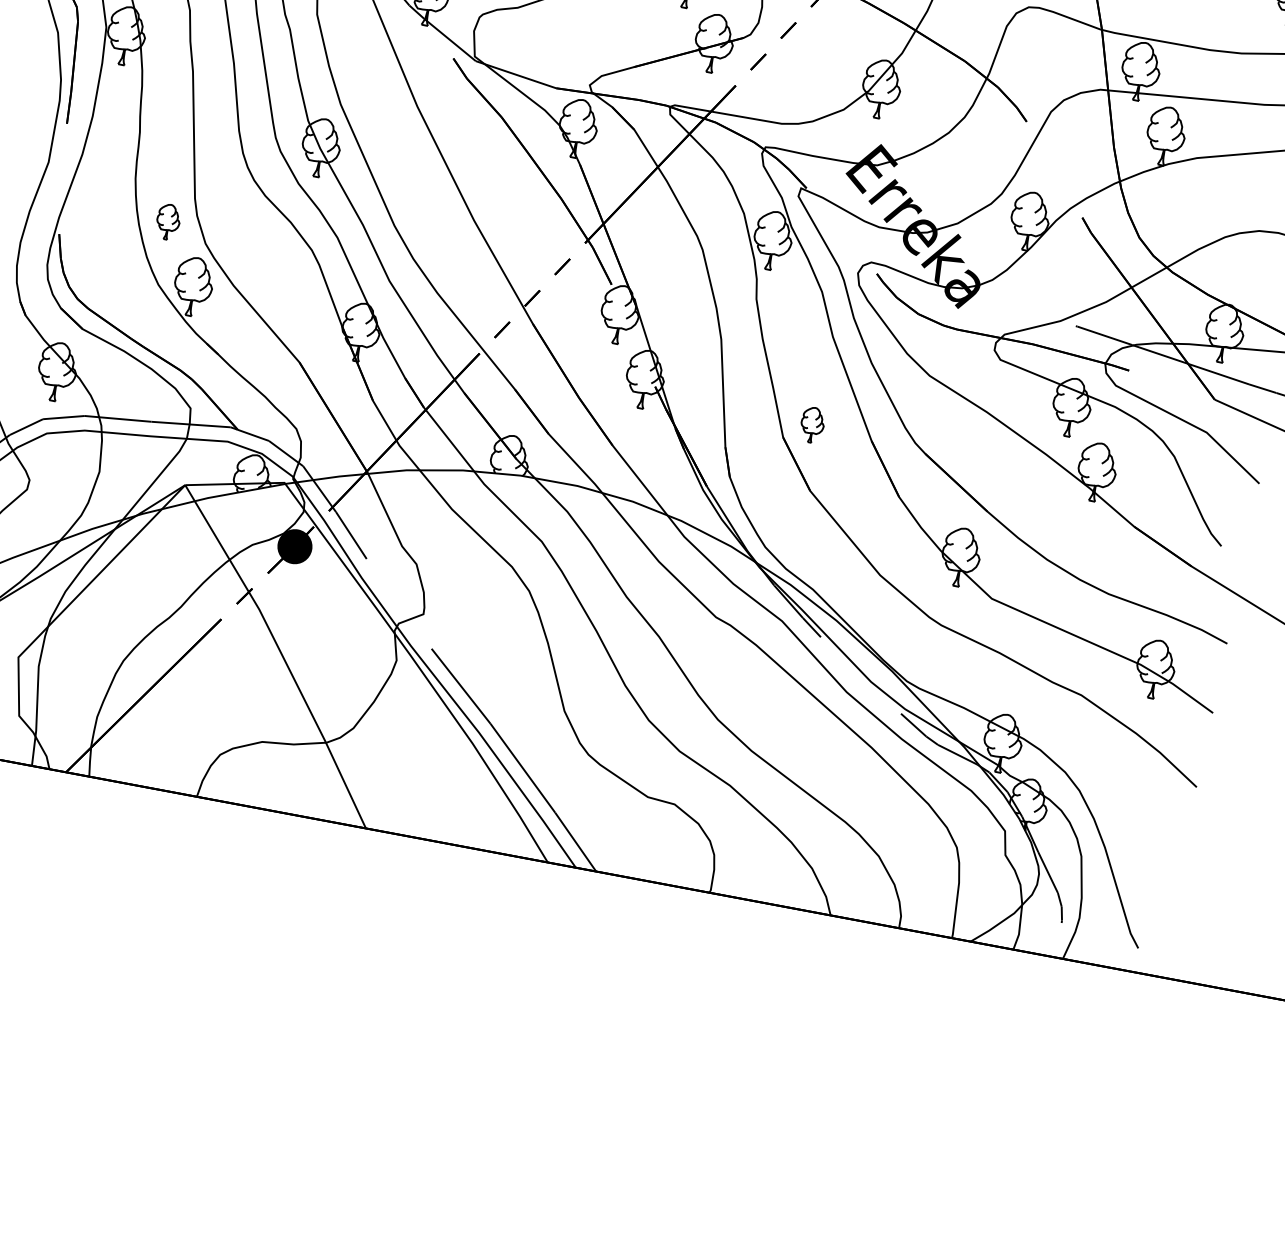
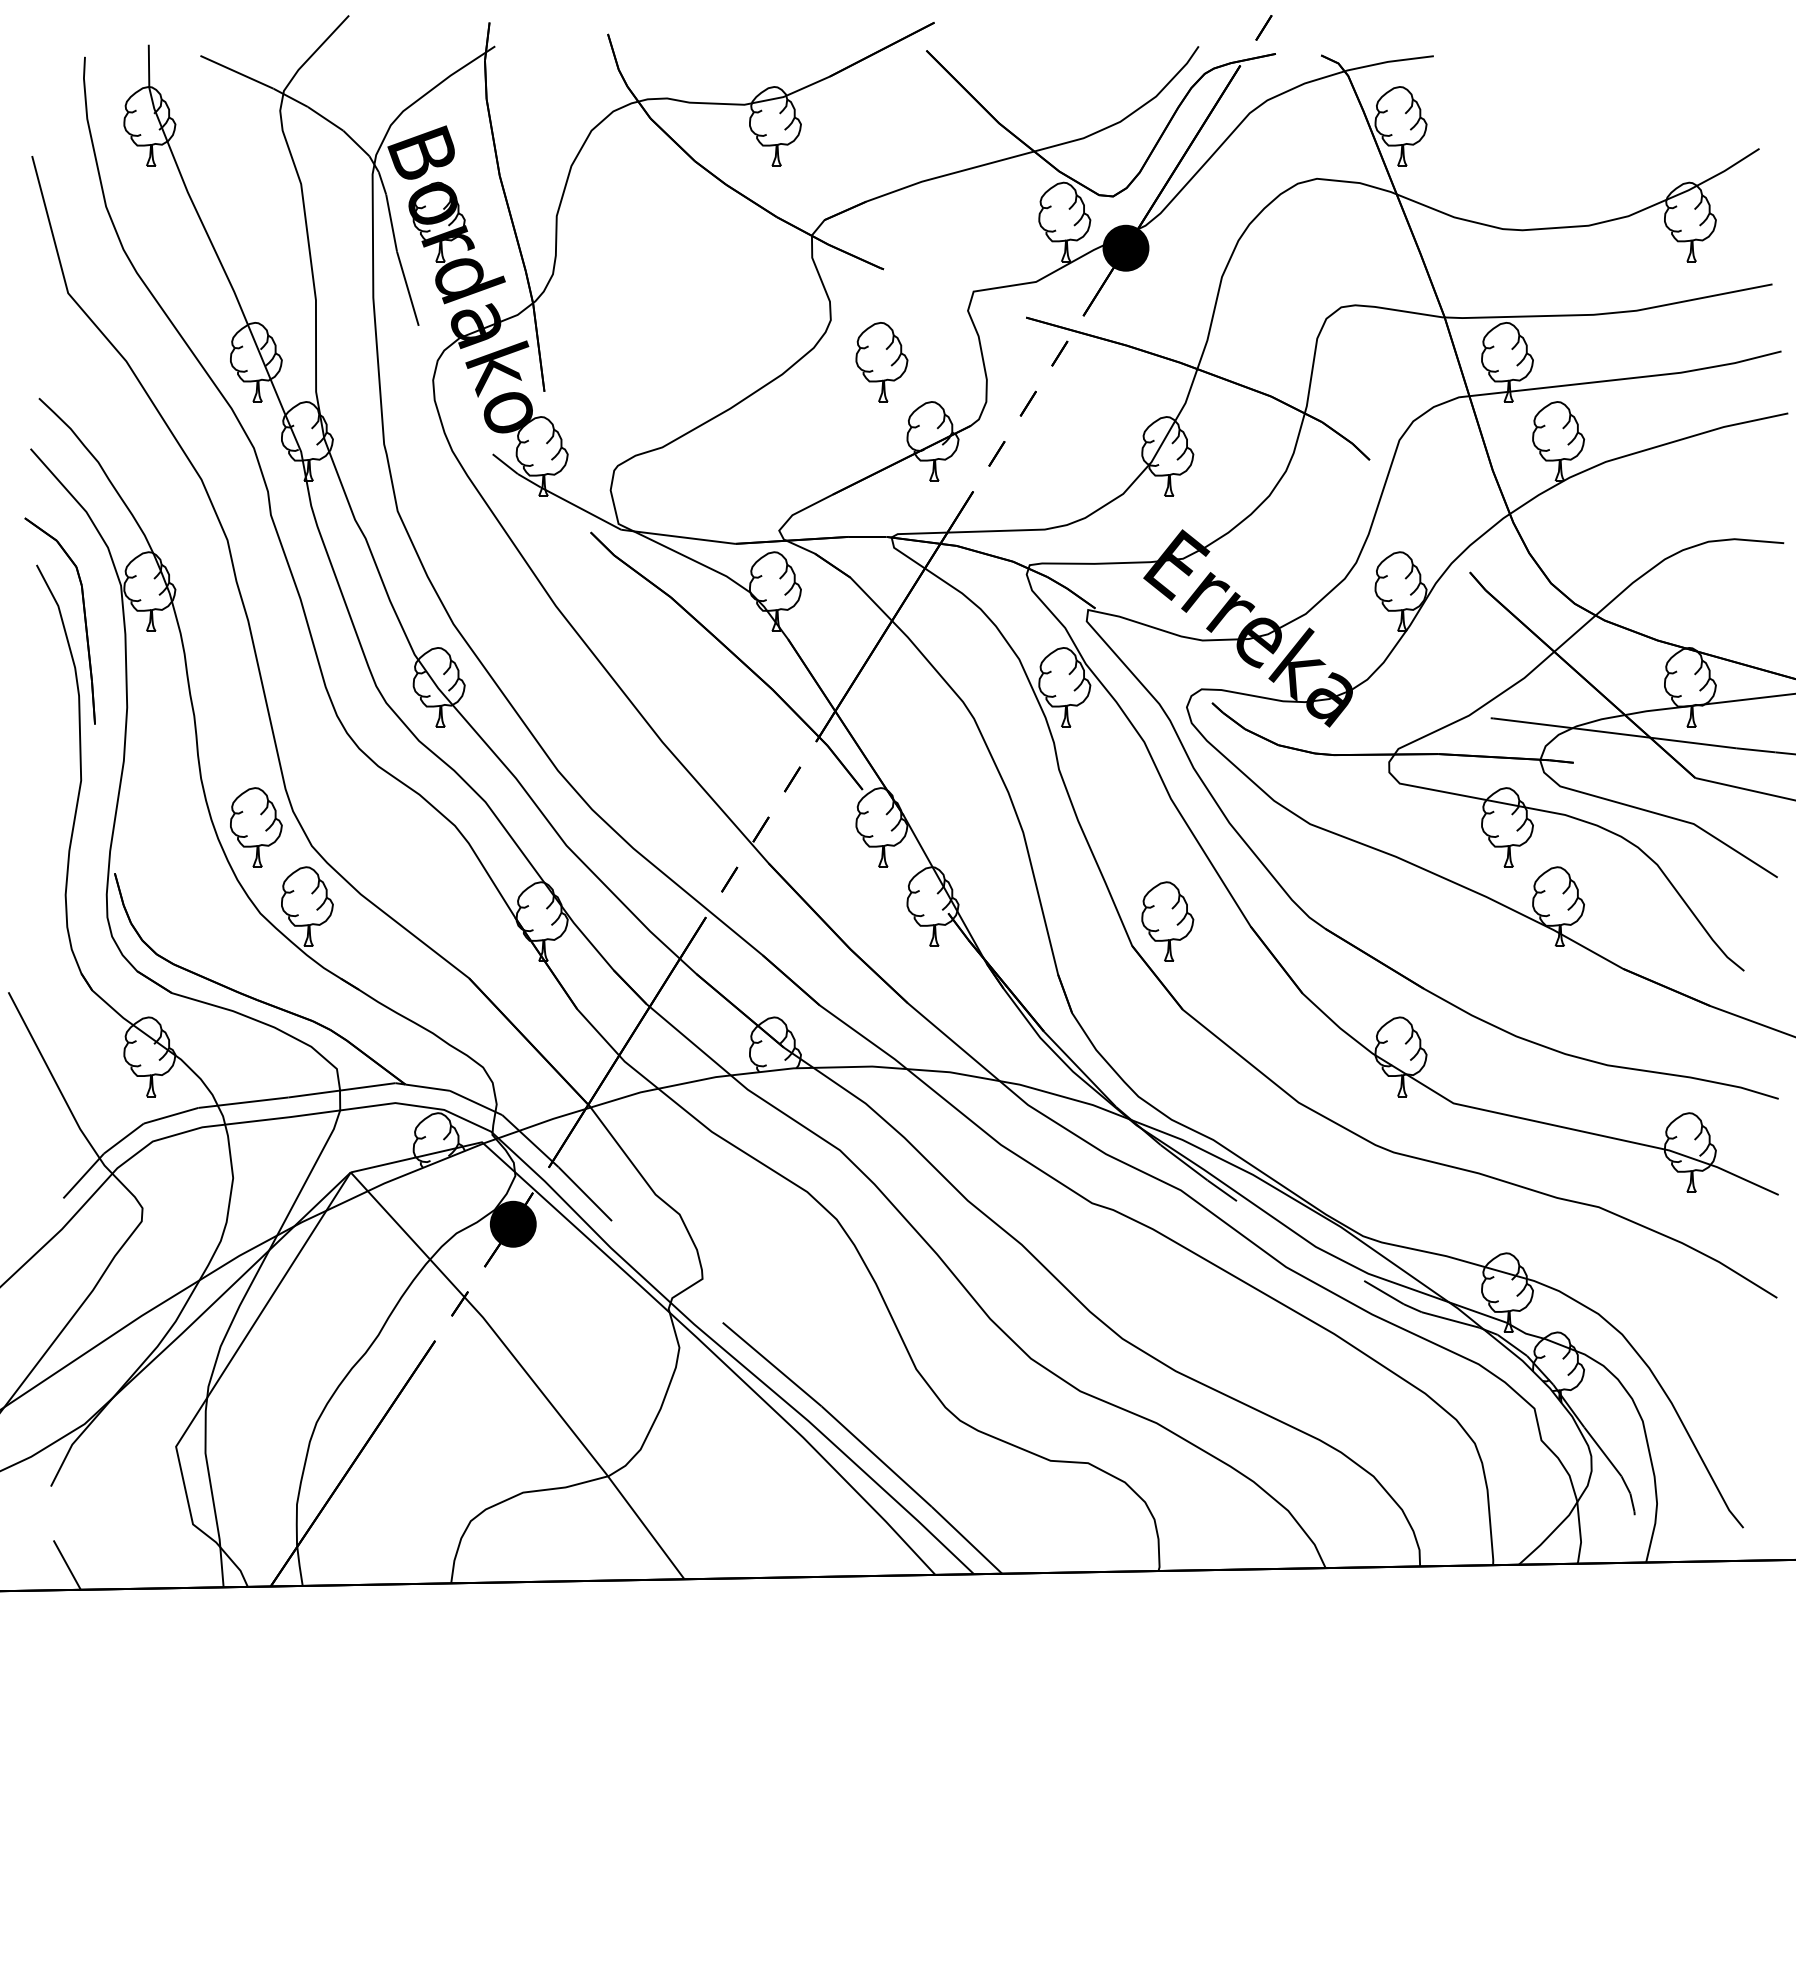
part: (168, 222) -> (256, 827), size x1.67
part: (812, 425) -> (1167, 921), size x1.67

